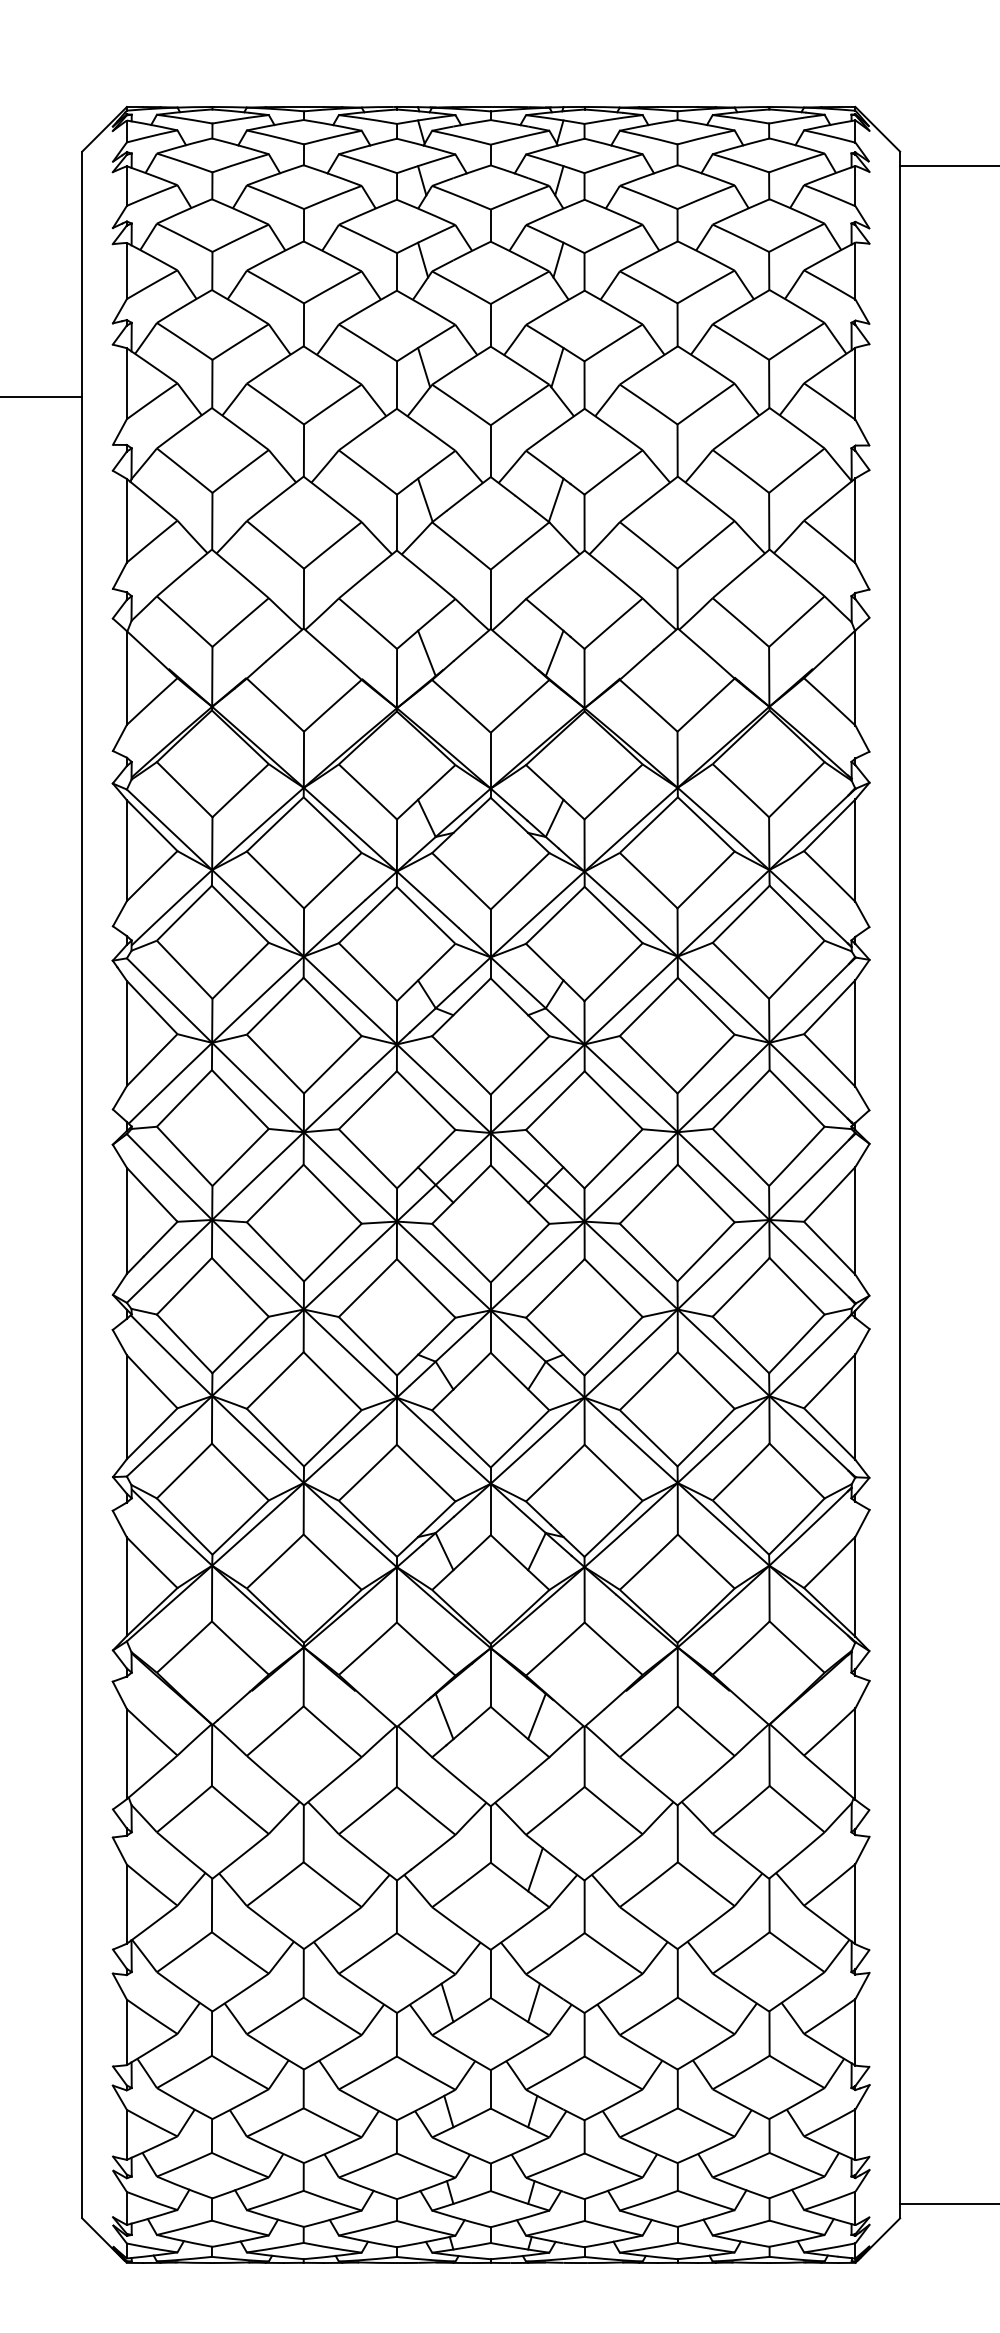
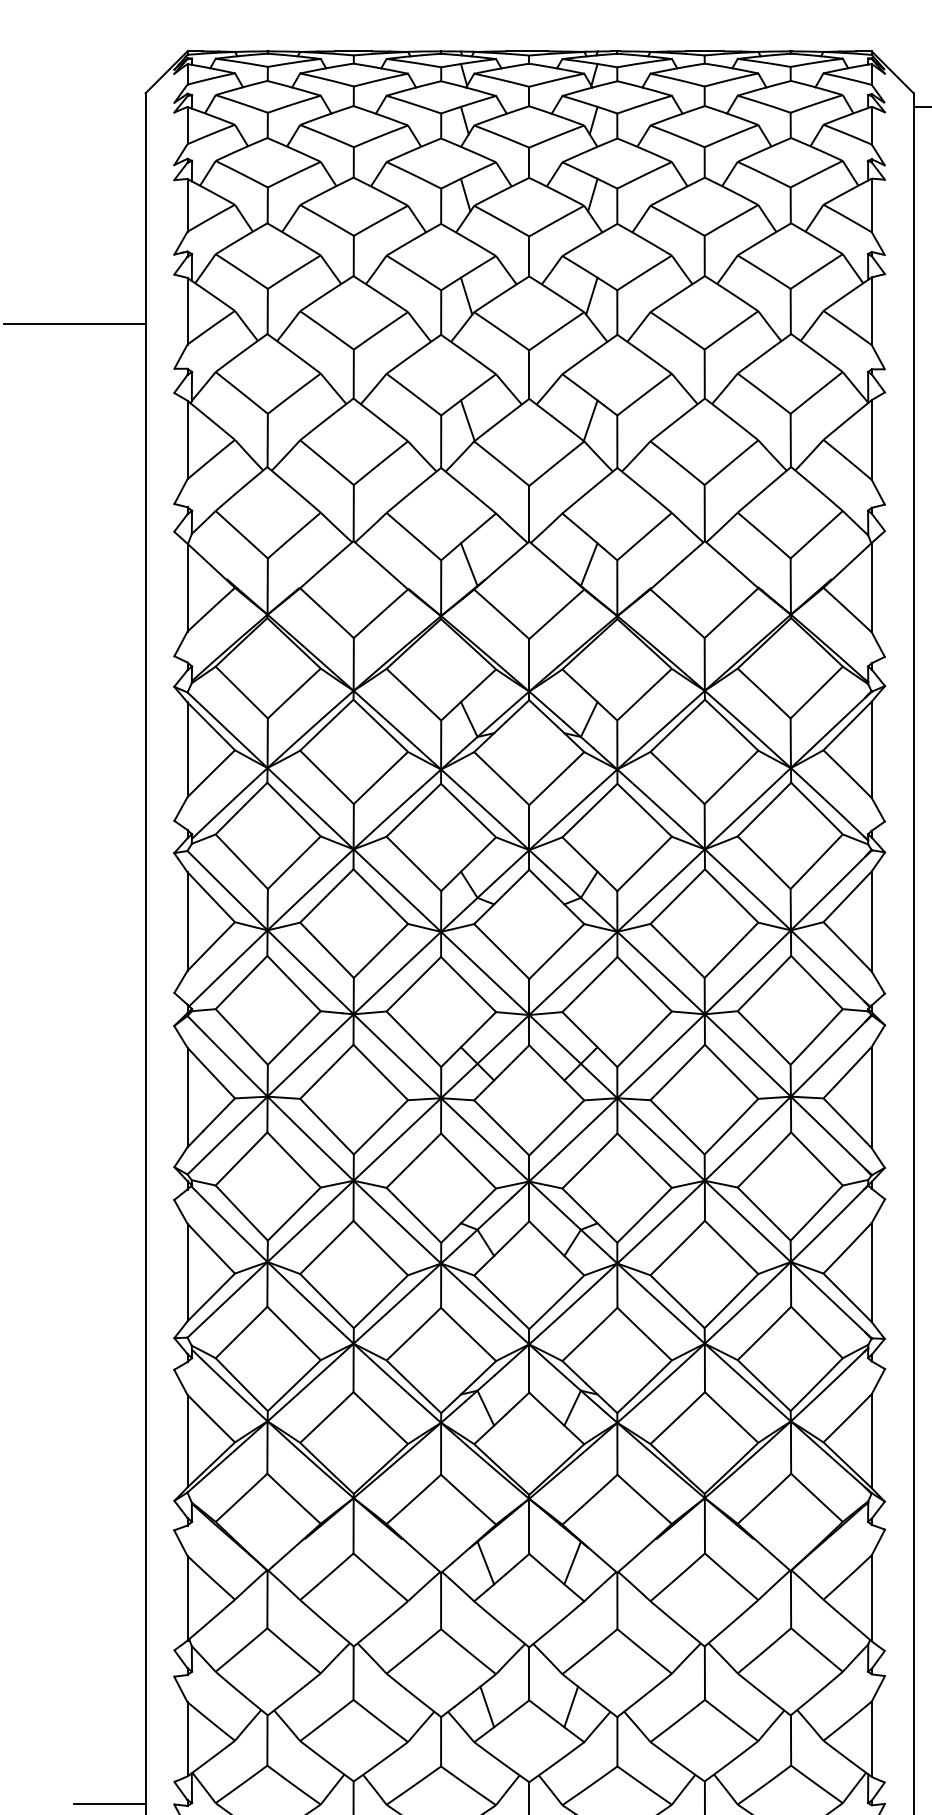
line: (445, 1869) -> (486, 1706), added
line: (43, 1973) -> (109, 1804), added

